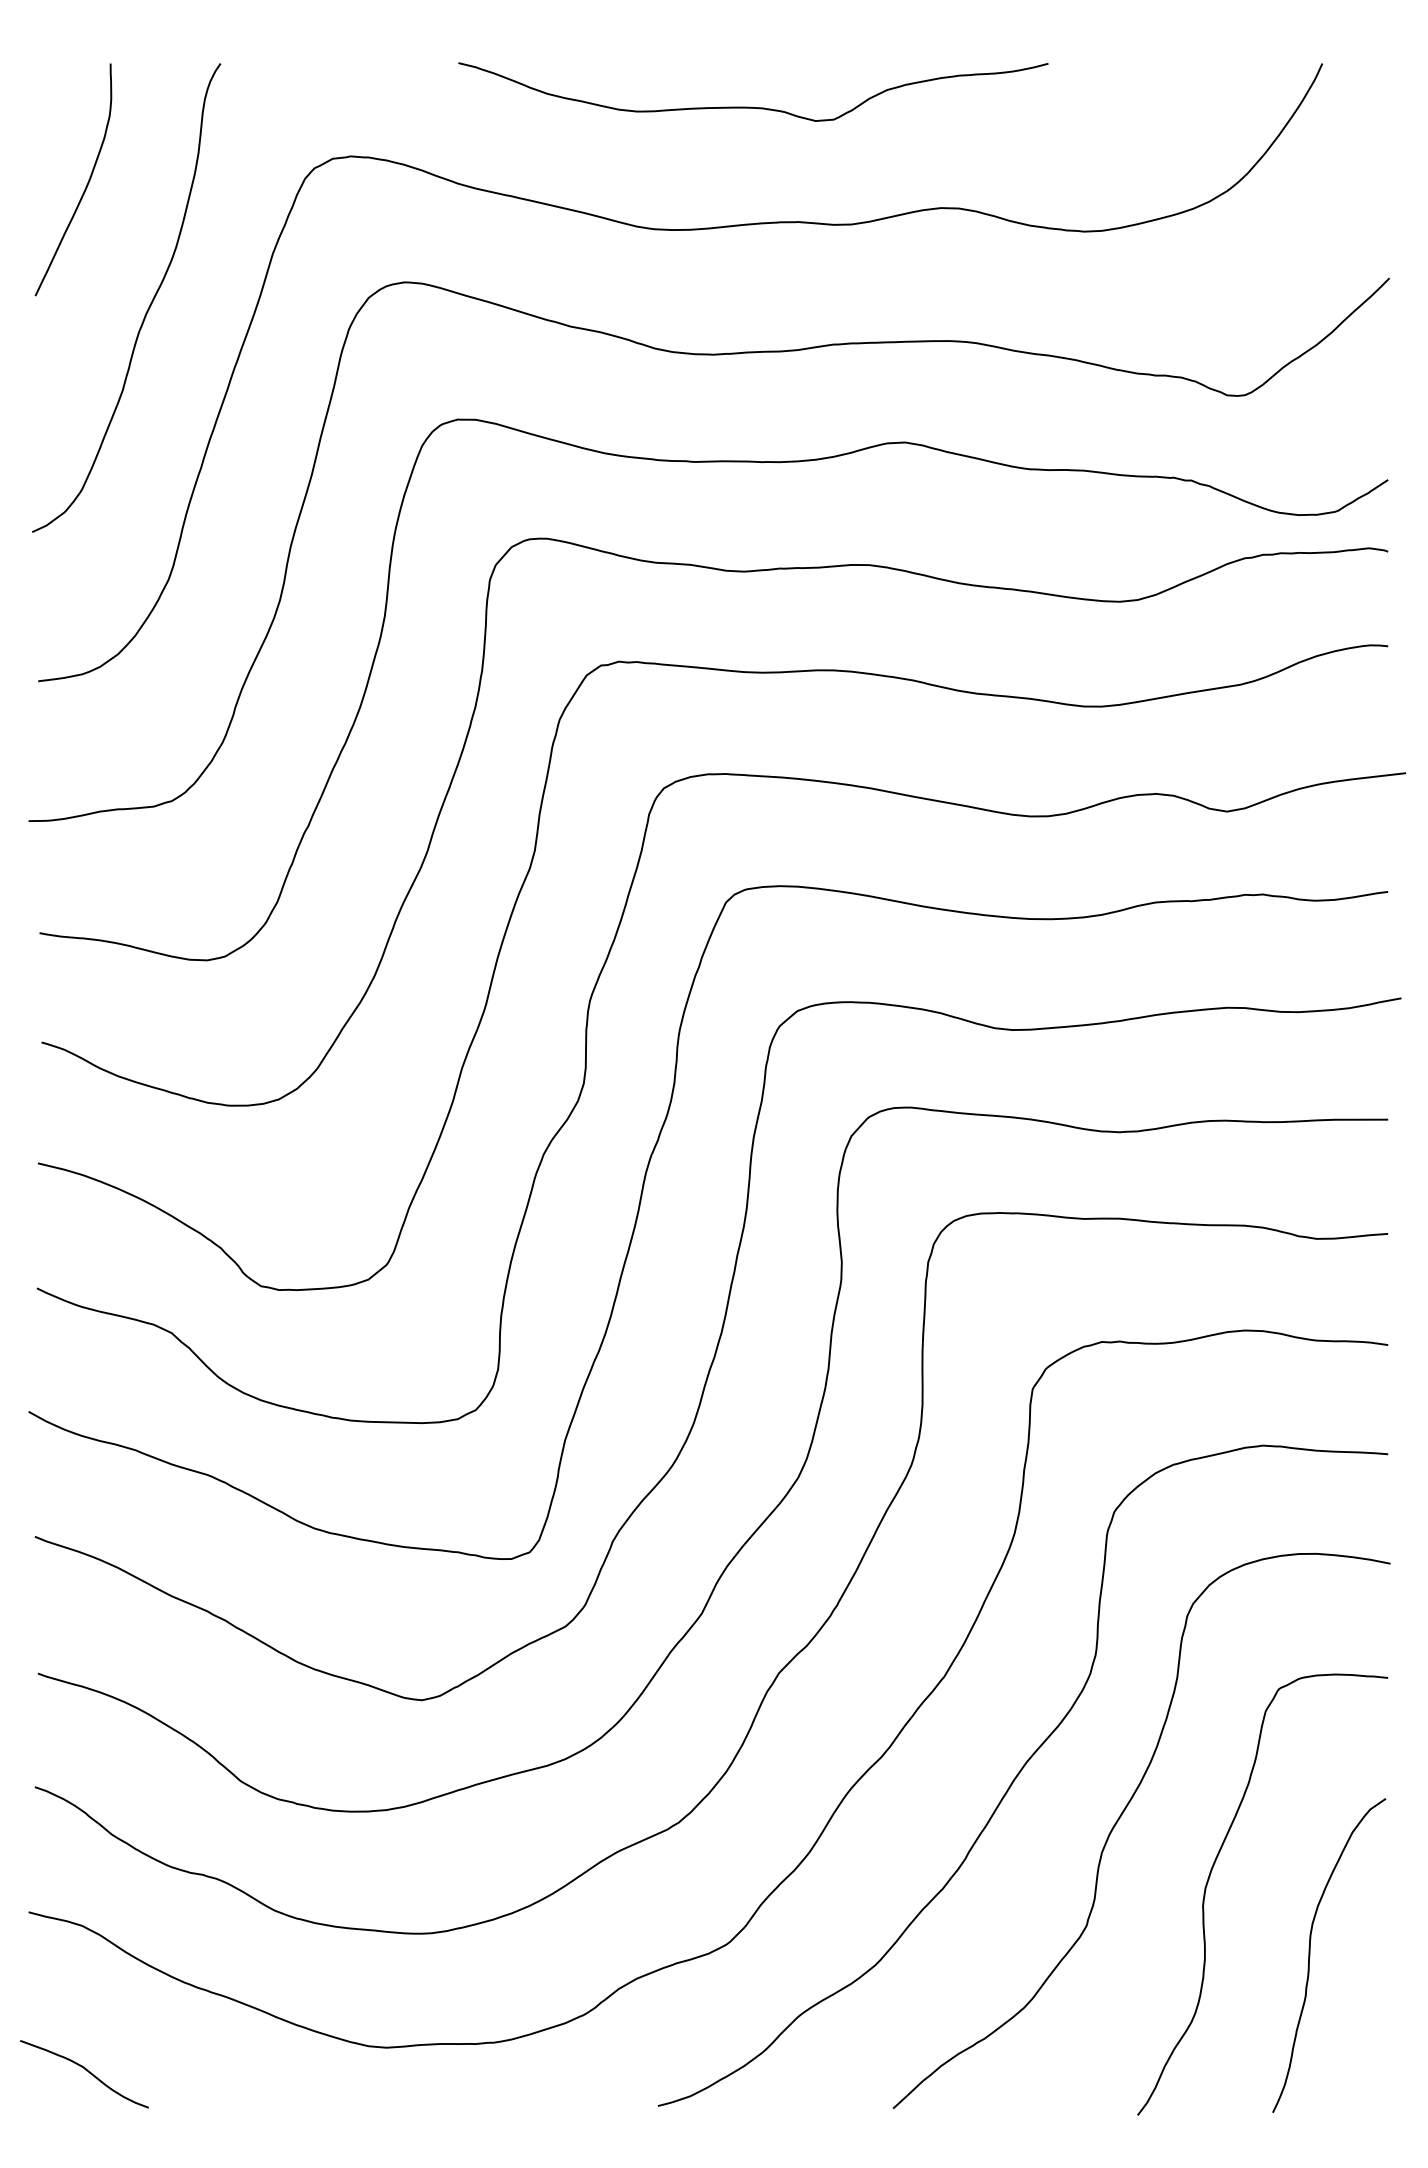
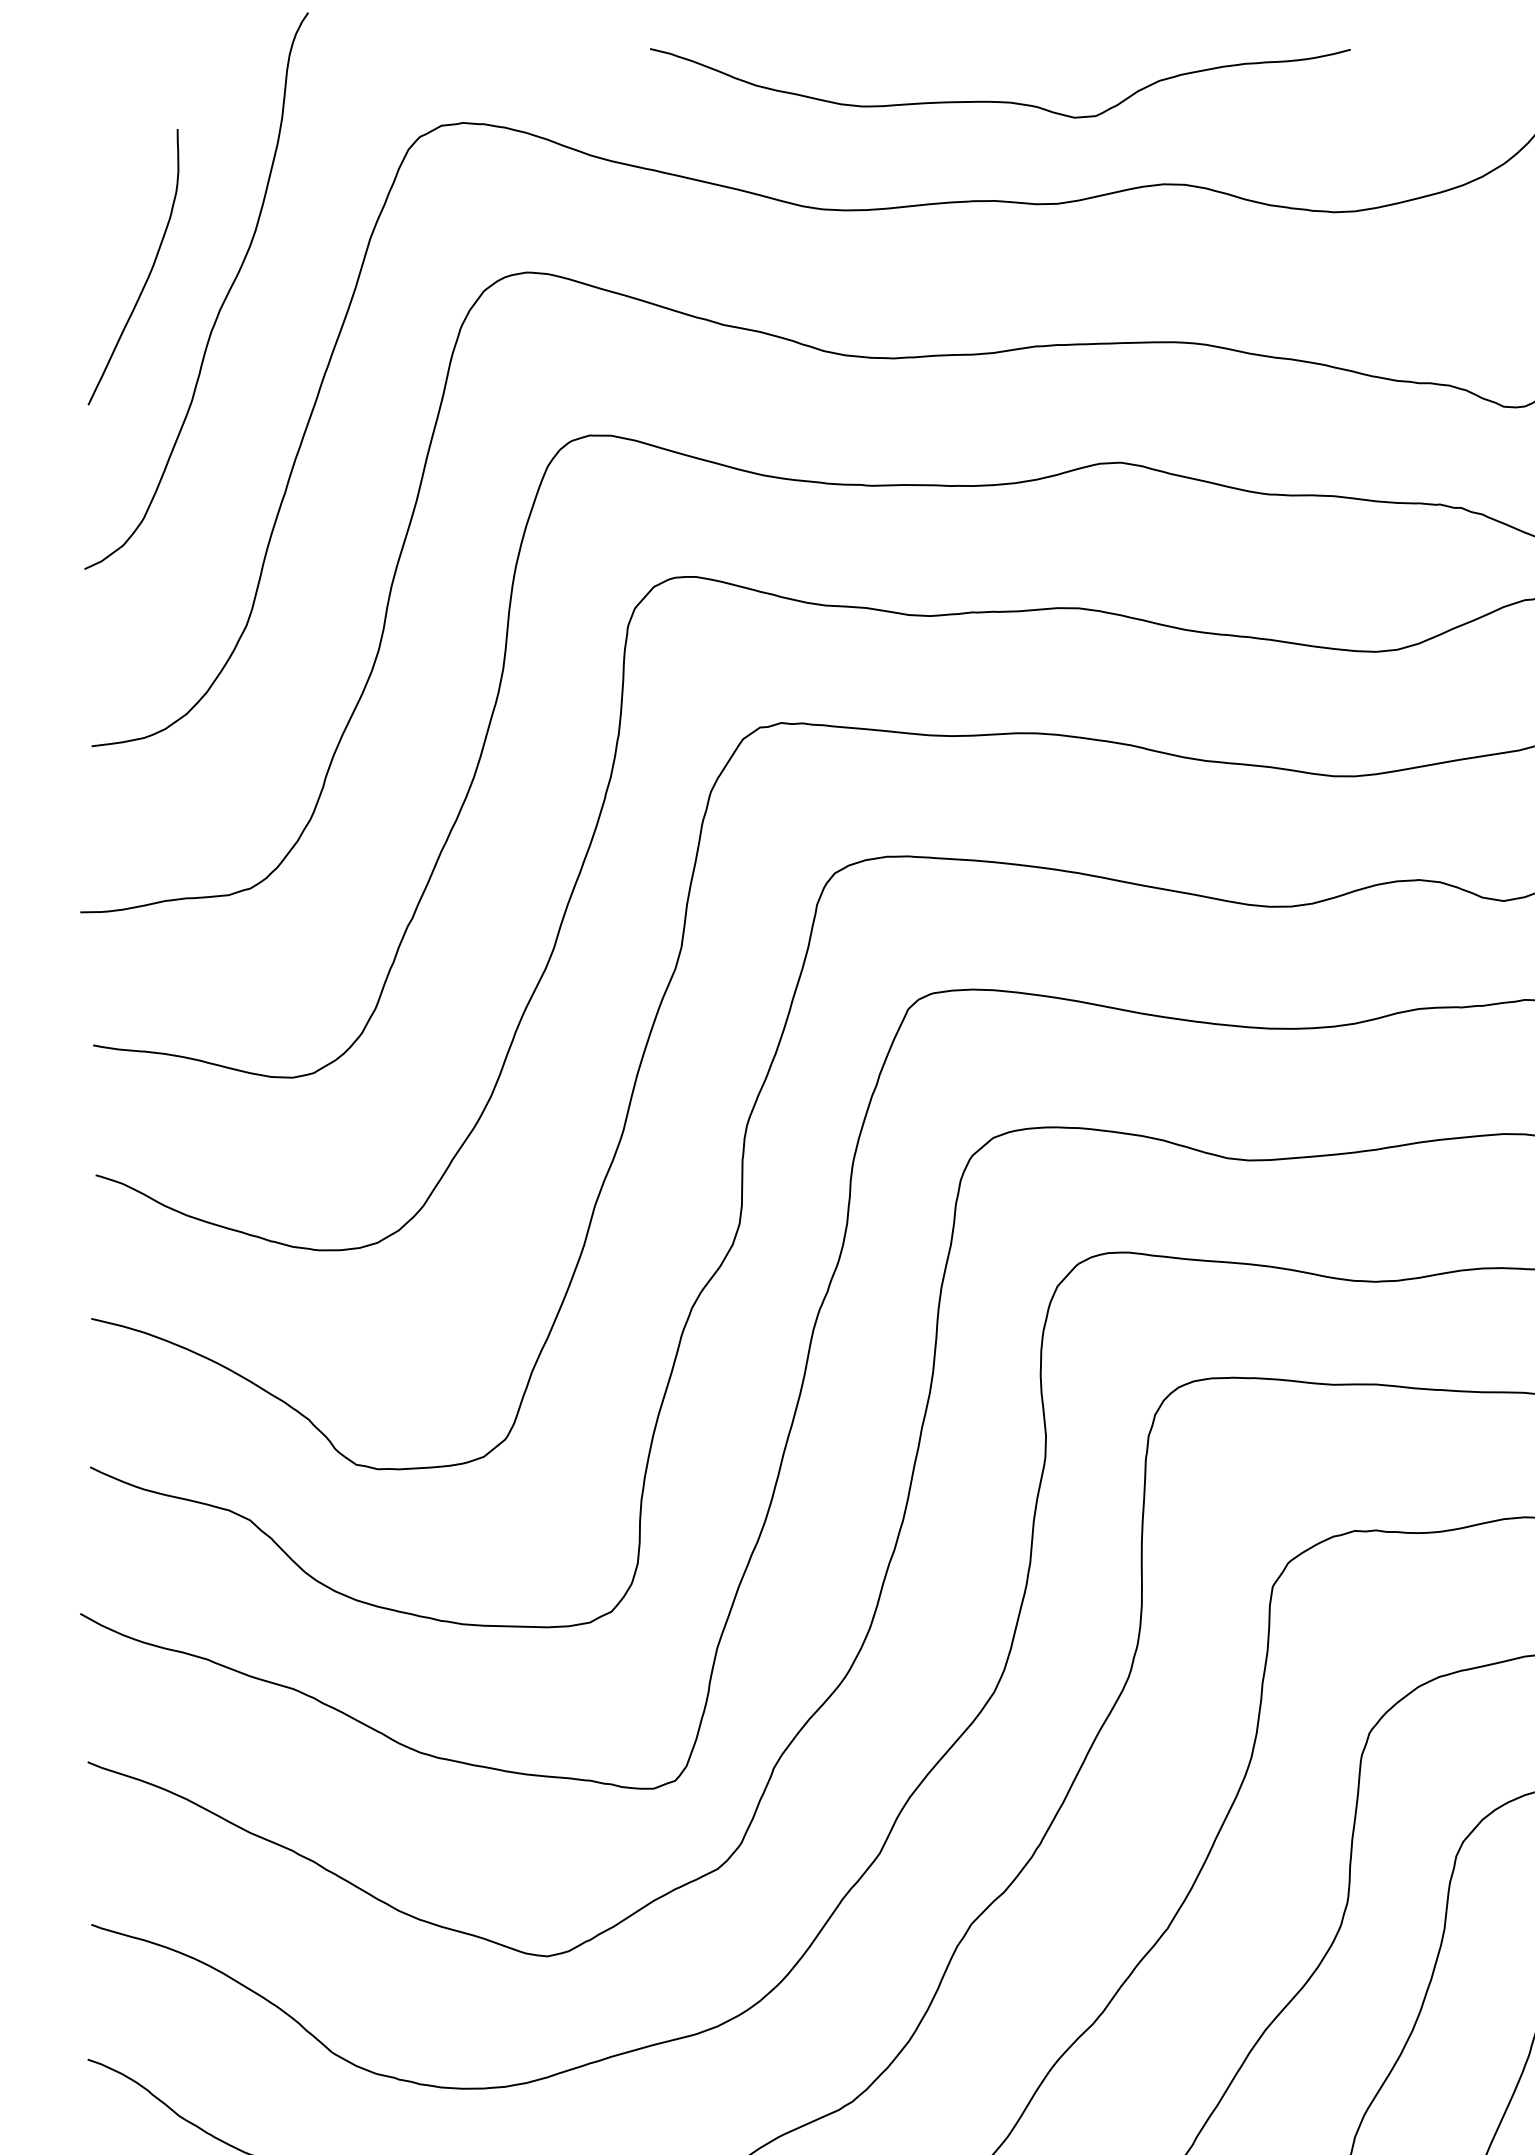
curve: (750, 106) -> (996, 100), moved
curve: (85, 186) -> (147, 275), moved

